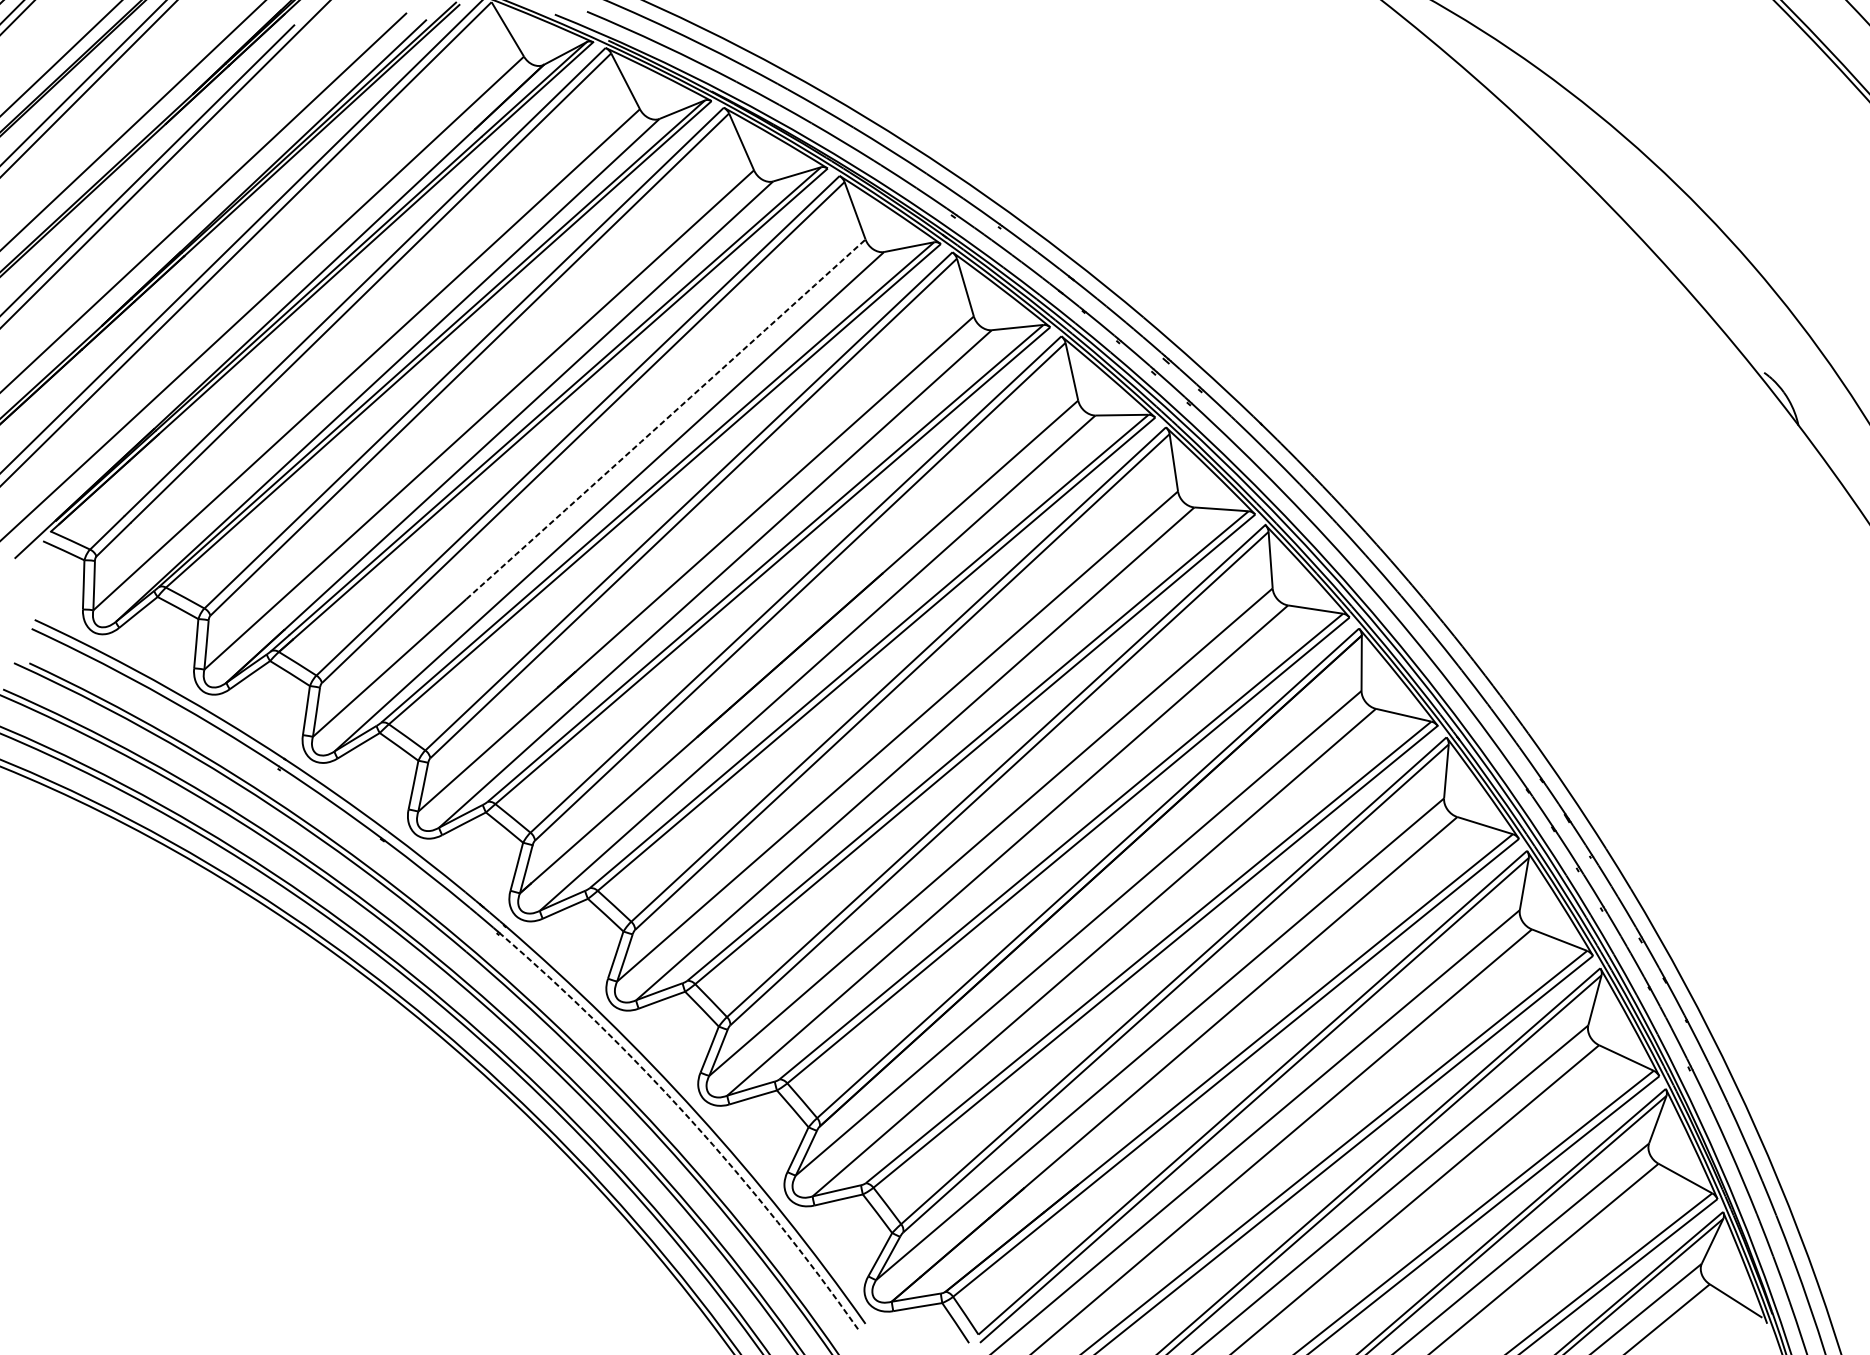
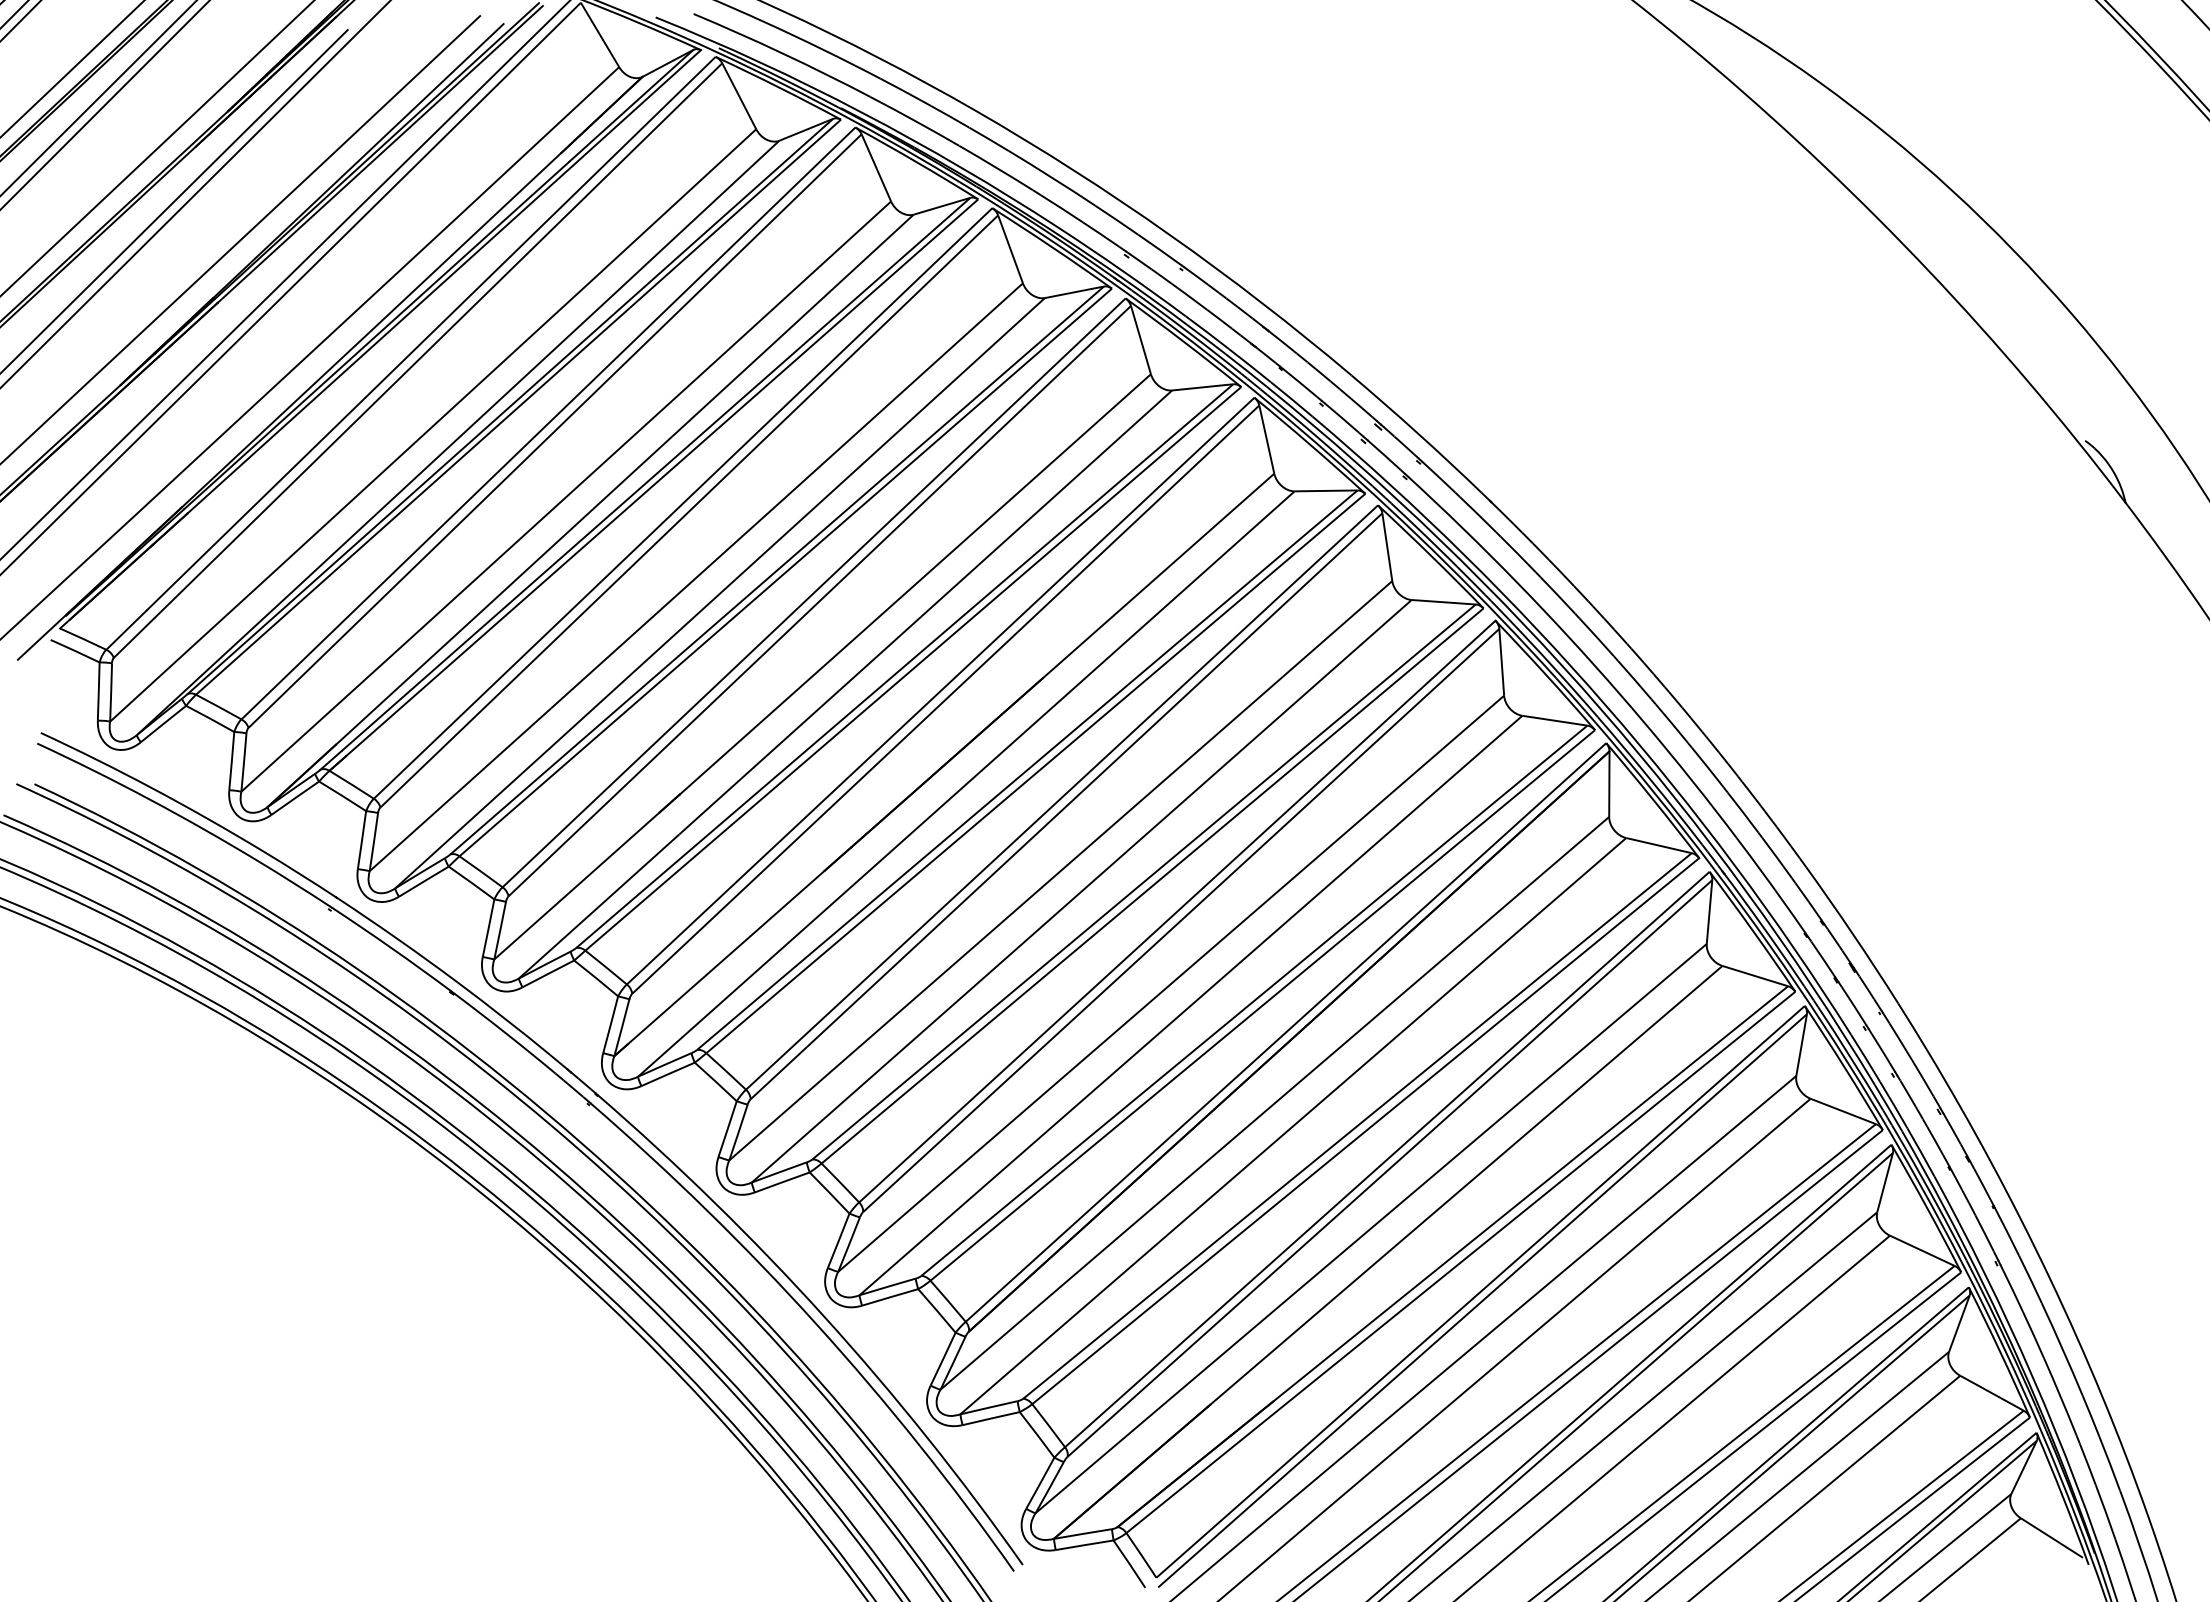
arc: (666, 419) -> (787, 495), dashed -> solid
arc: (690, 1120) -> (816, 1324), dashed -> solid

